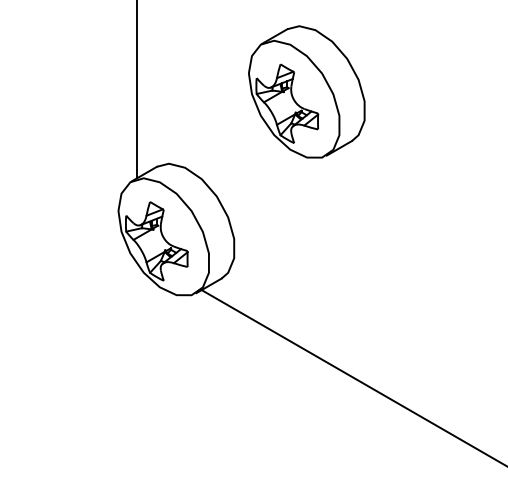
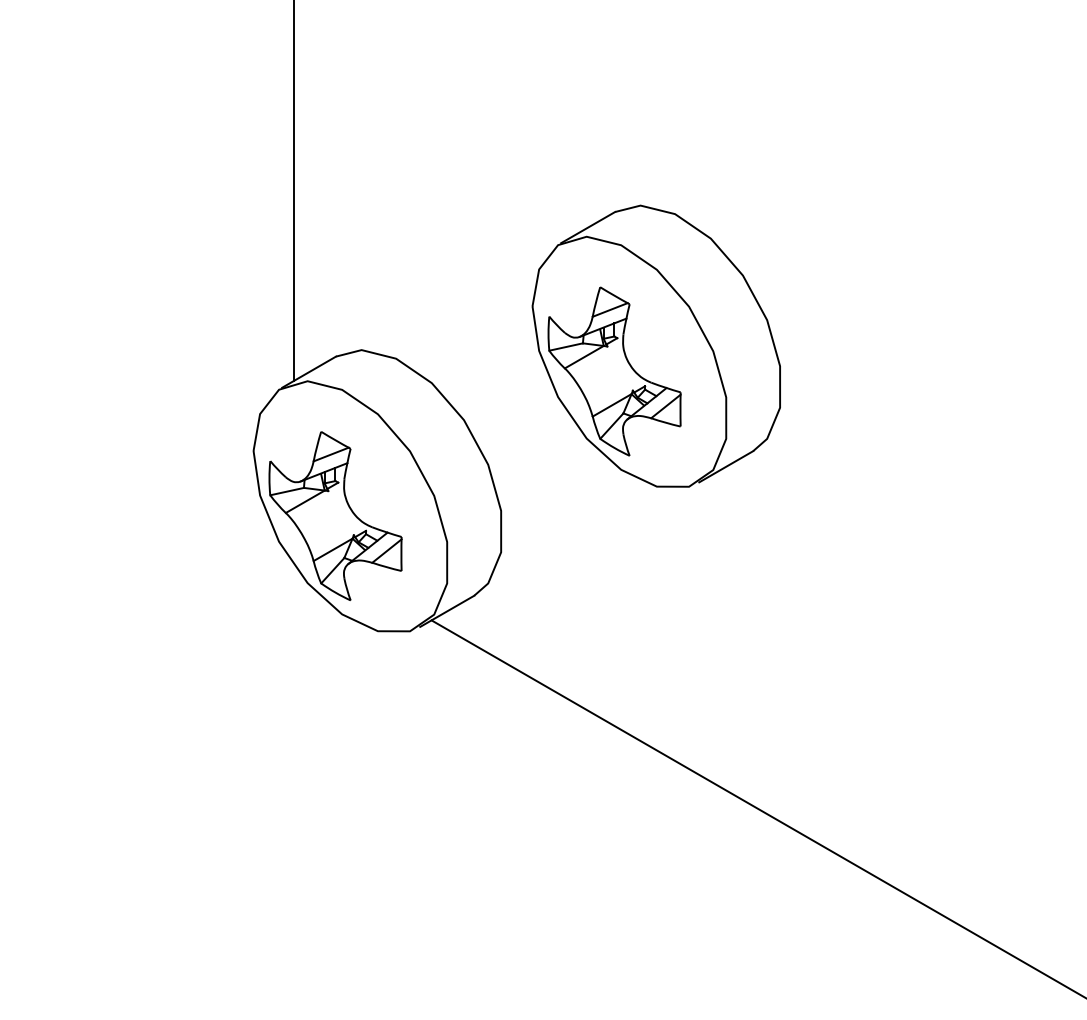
part: (306, 91) -> (655, 345), moved

